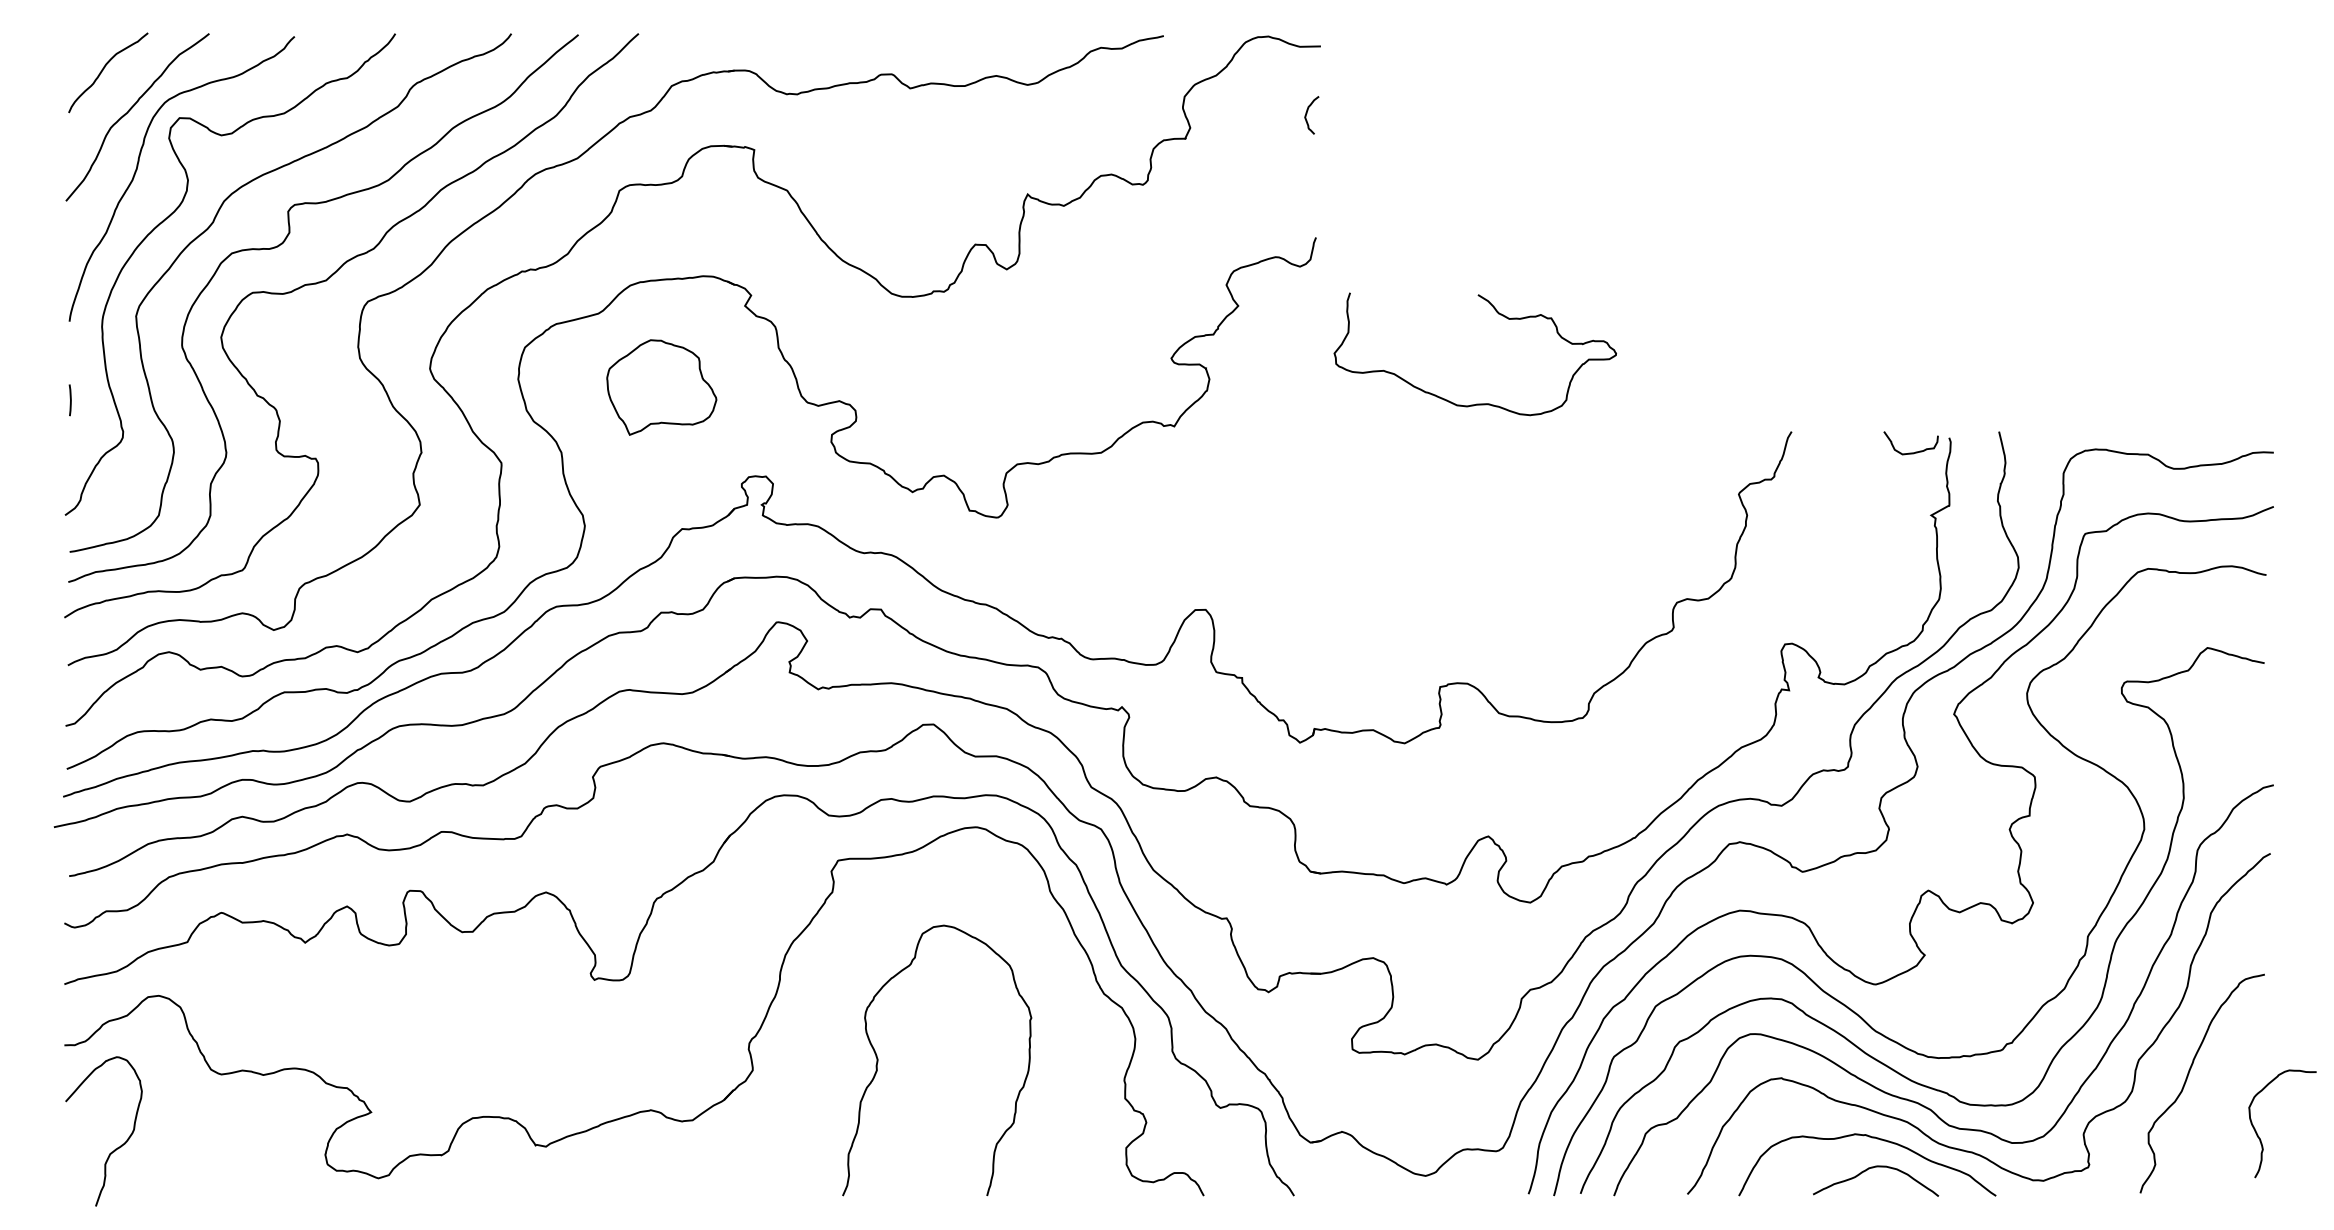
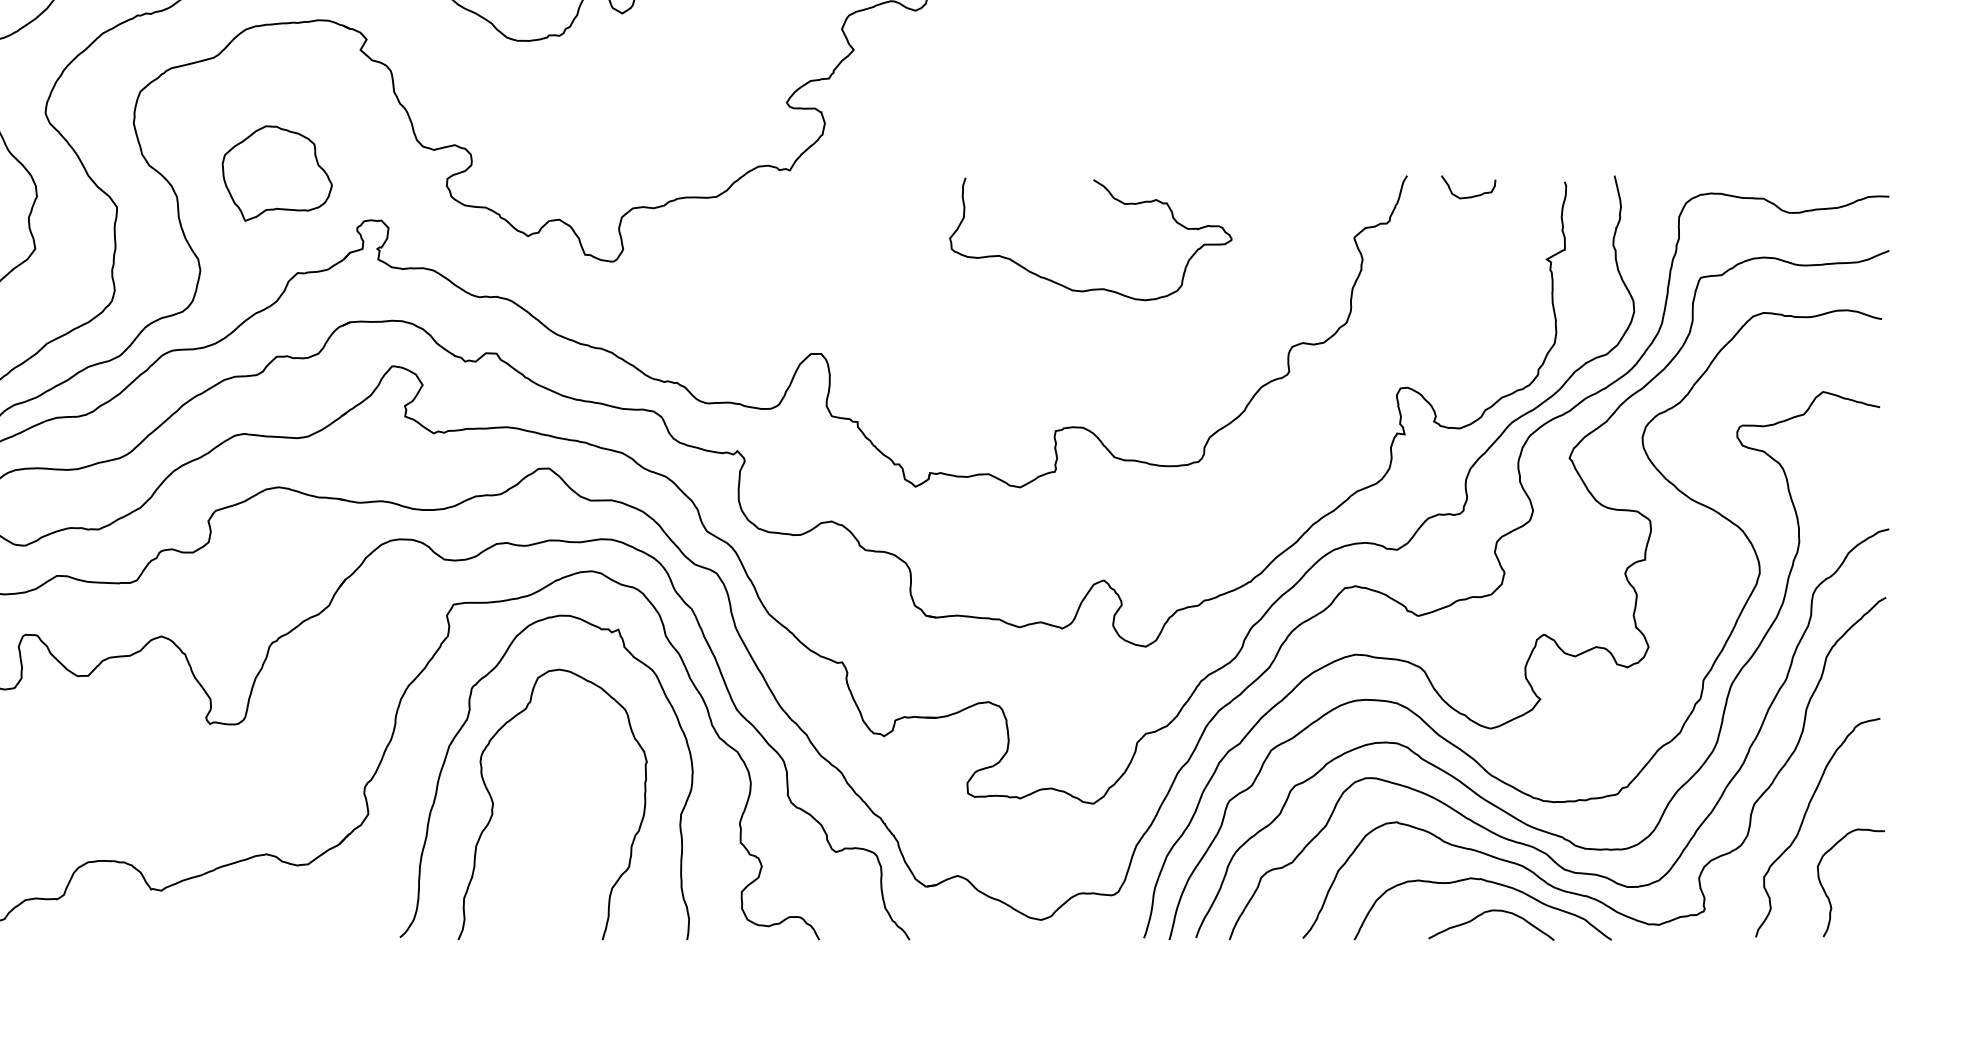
curve: (1498, 314) -> (1113, 199), moved
part: (661, 387) -> (276, 173), moved
curve: (1910, 452) -> (1467, 196), moved
curve: (852, 976) -> (467, 720), added
curve: (2258, 1134) -> (1826, 893), moved

